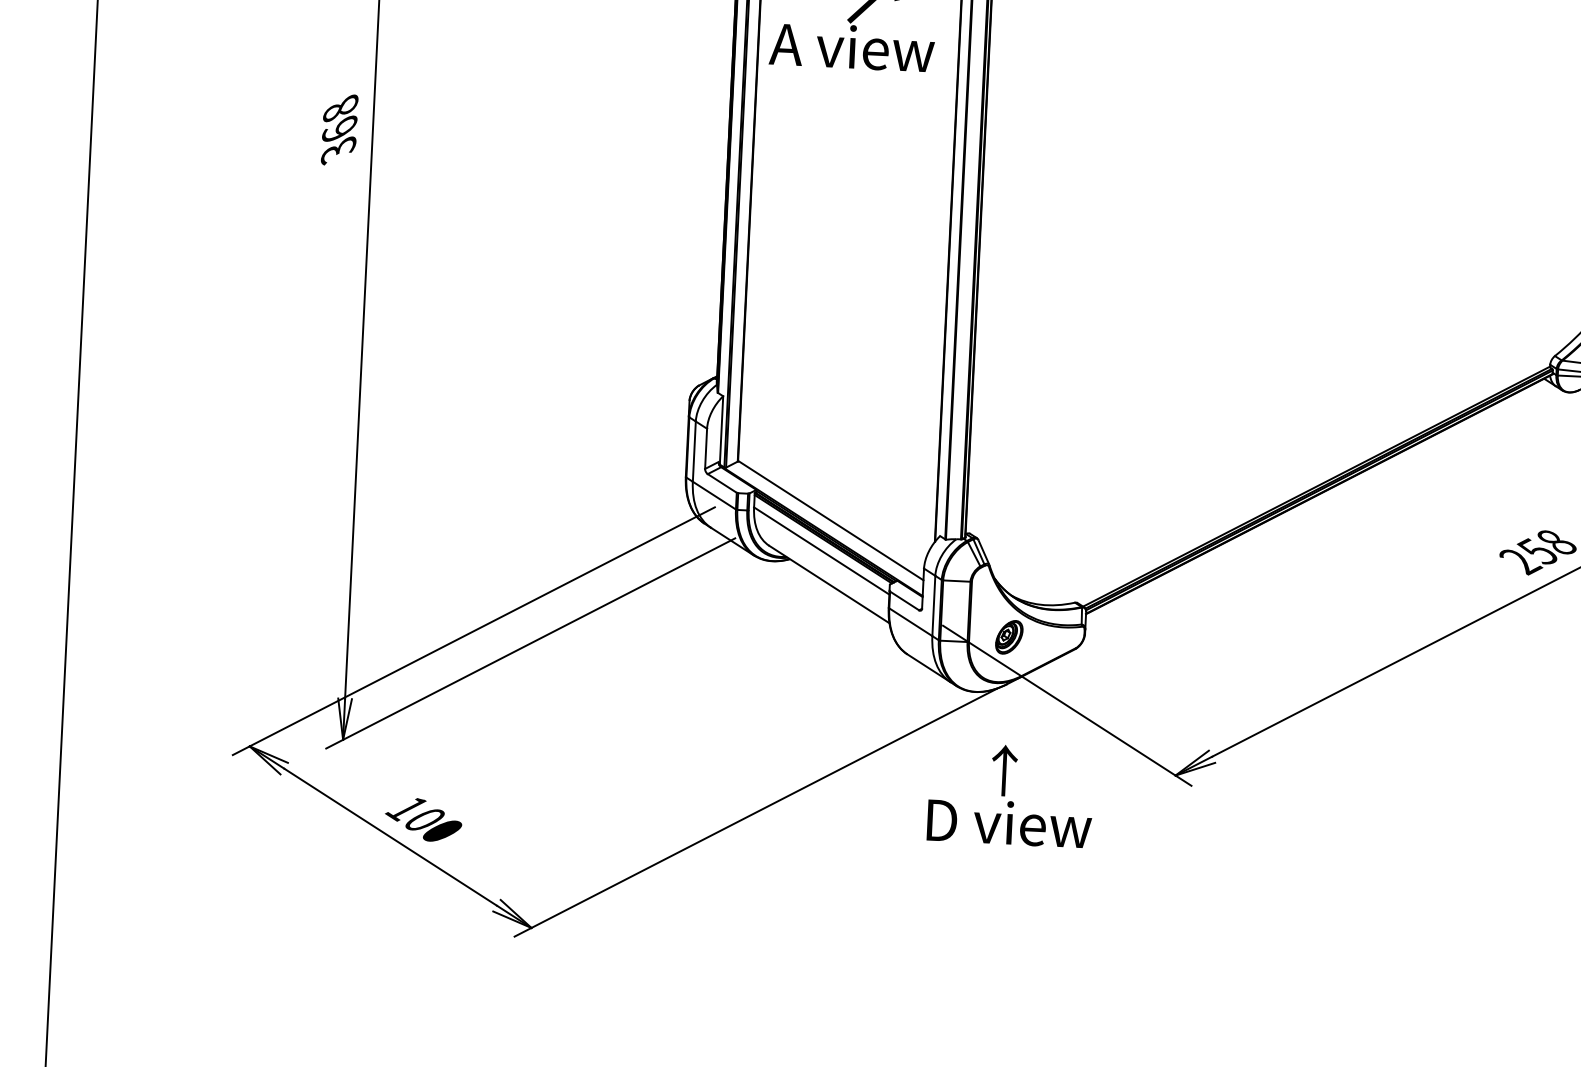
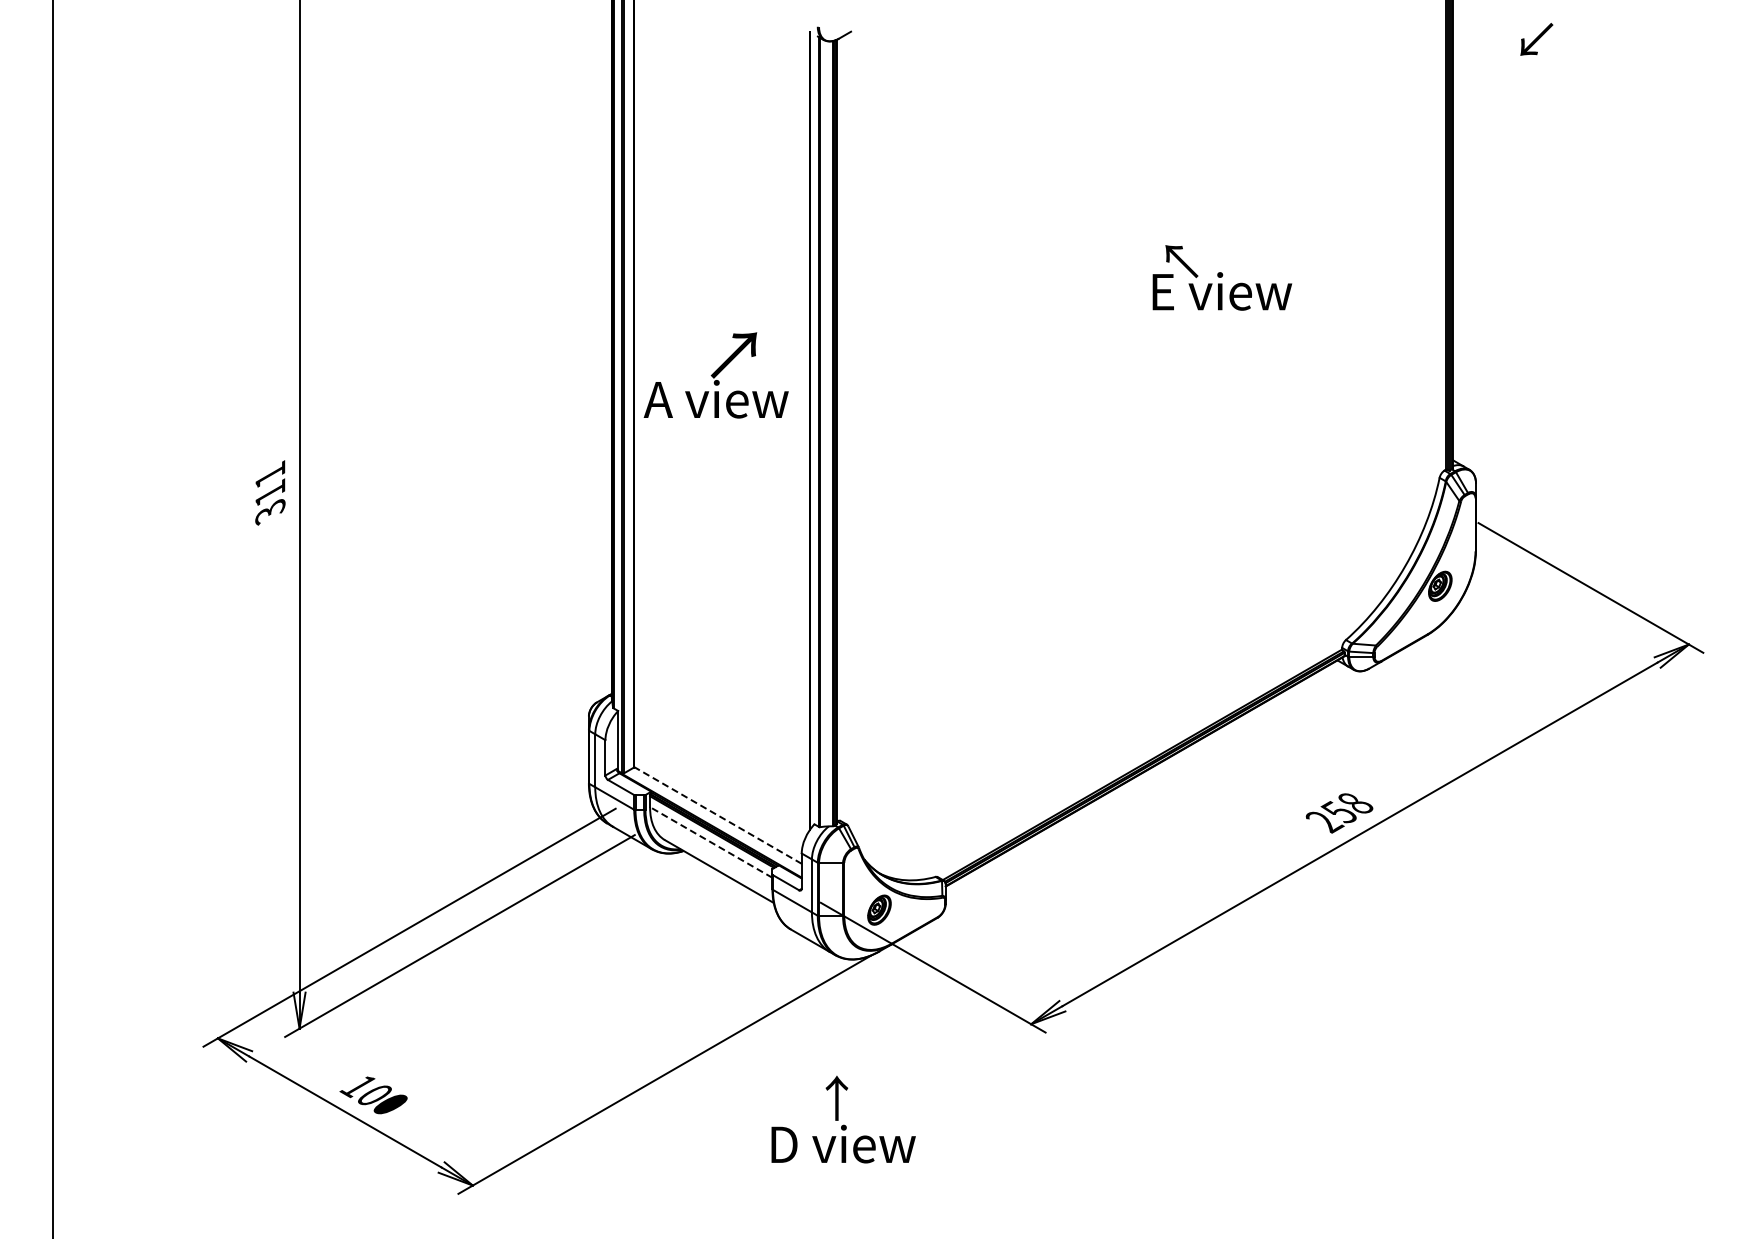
text: (340, 117) -> (270, 482), 368 -> 311
line: (830, 520) -> (717, 815), solid -> dashed
line: (822, 551) -> (711, 842), solid -> dashed
text: (1010, 795) -> (843, 1119), moved

